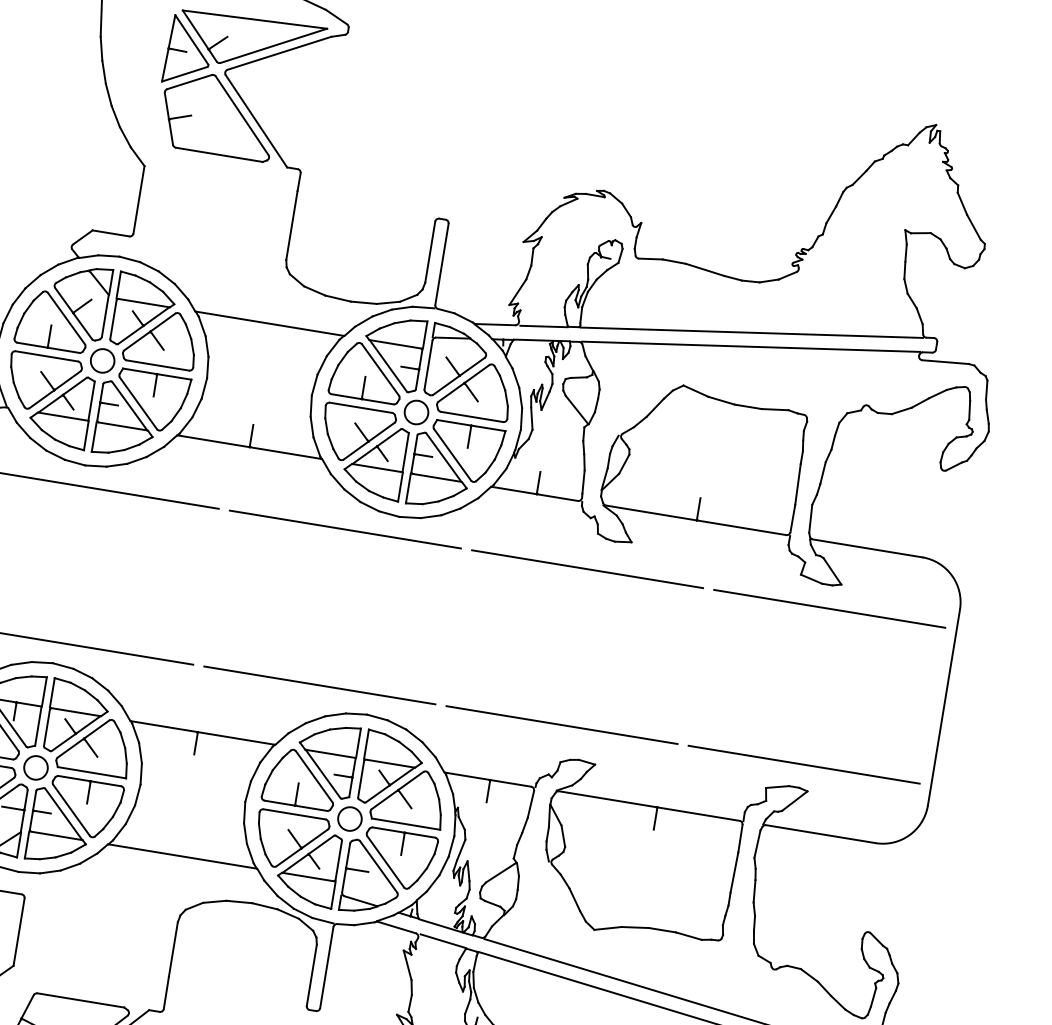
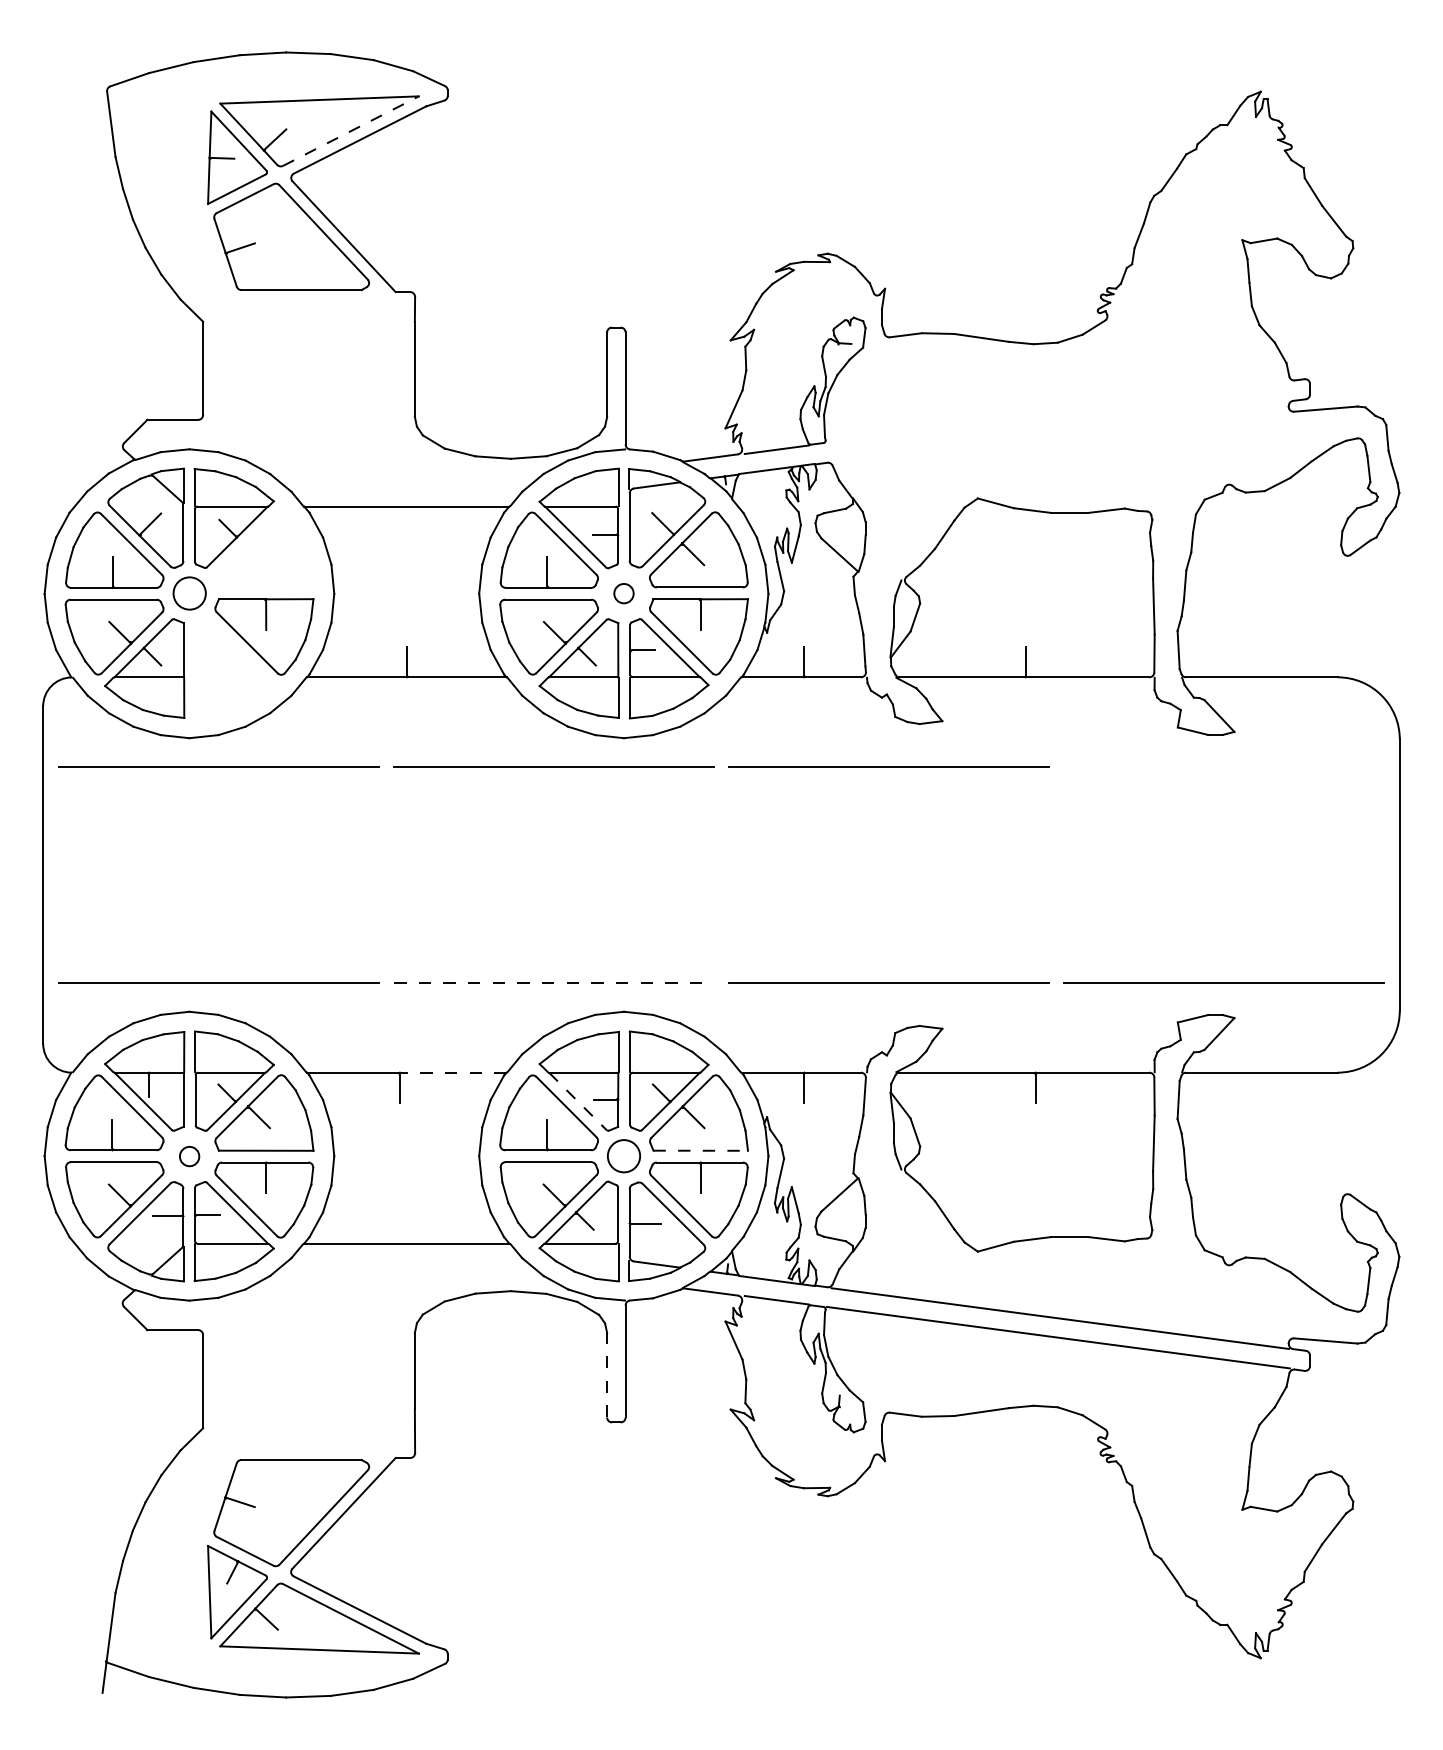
line: (274, 45) -> (351, 130), solid -> dashed
line: (752, 332) -> (1058, 412), removed
part: (161, 337) -> (264, 549), removed
line: (751, 346) -> (1060, 431), removed
circle: (416, 412) -> (623, 593), size x0.6
part: (126, 420) -> (234, 668), removed
line: (829, 609) -> (1223, 767), removed
line: (320, 685) -> (554, 982), solid -> dashed
line: (235, 738) -> (452, 1072), solid -> dashed
circle: (35, 767) -> (189, 1156), size x0.6
line: (322, 773) -> (577, 1101), solid -> dashed
line: (406, 824) -> (701, 1150), solid -> dashed
line: (312, 974) -> (607, 1374), solid -> dashed

